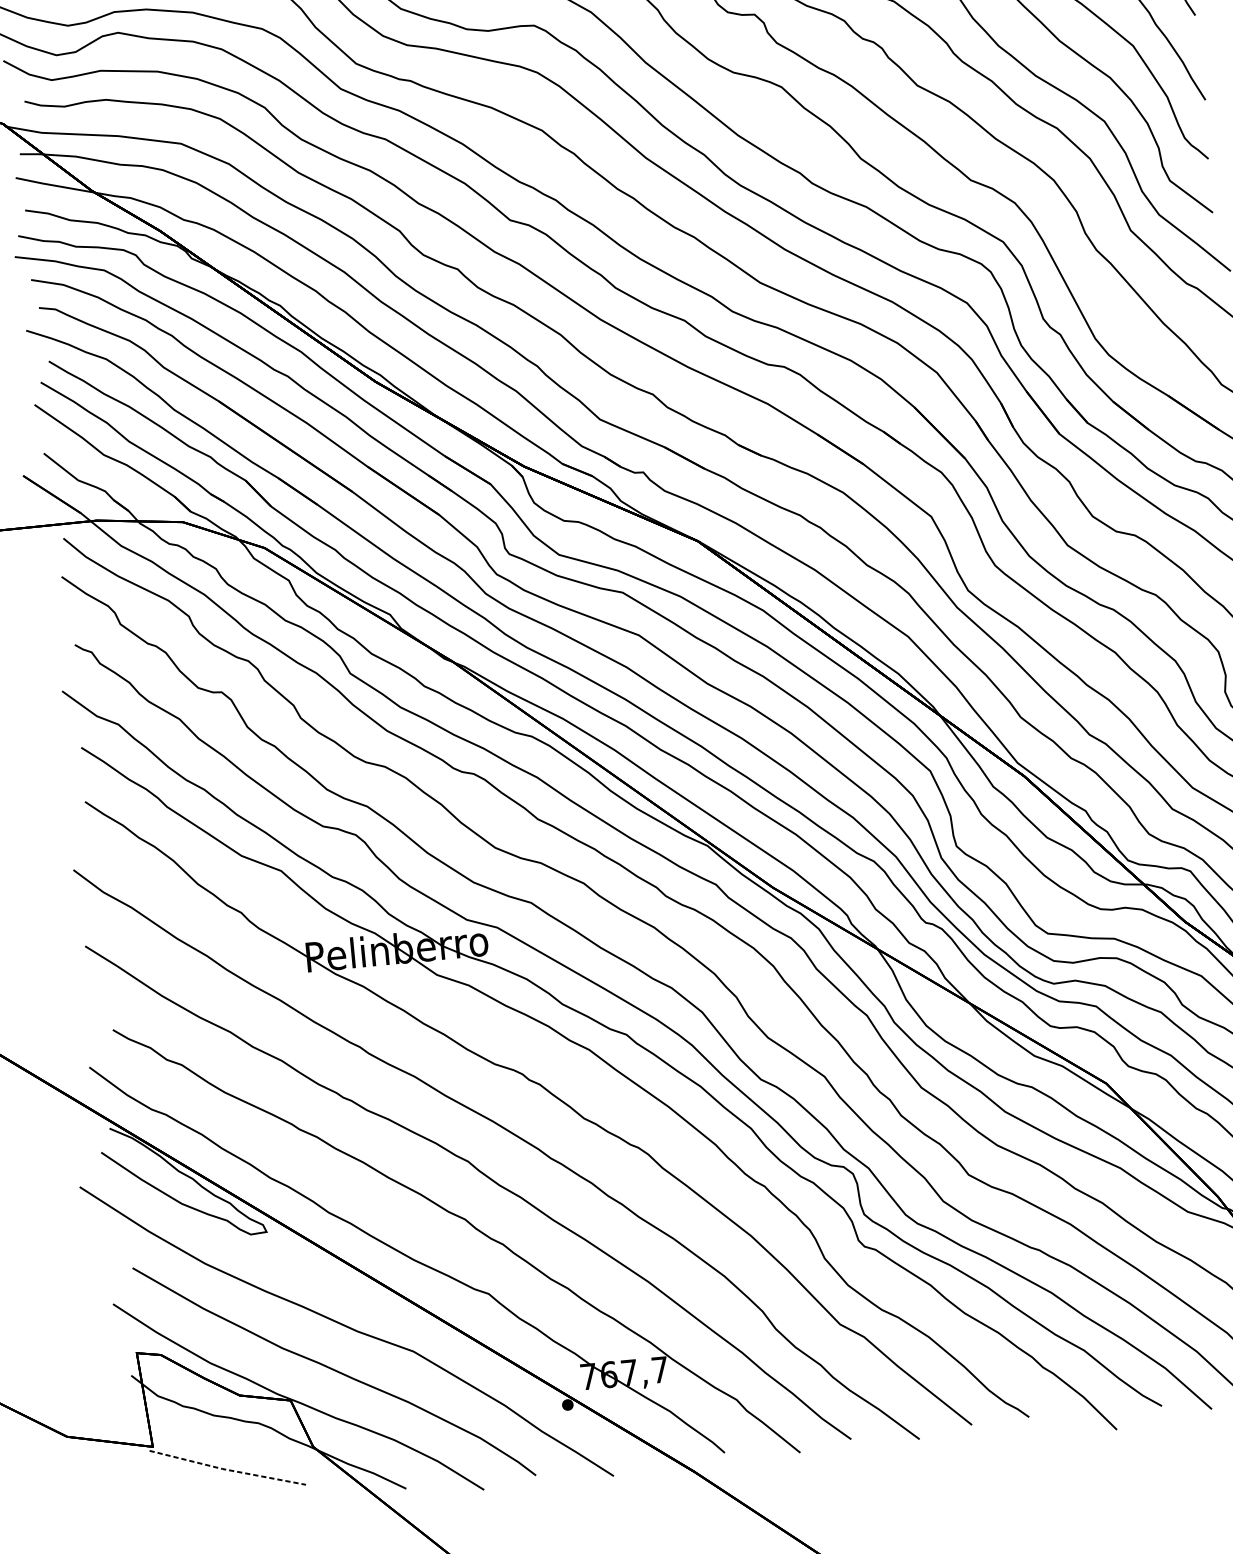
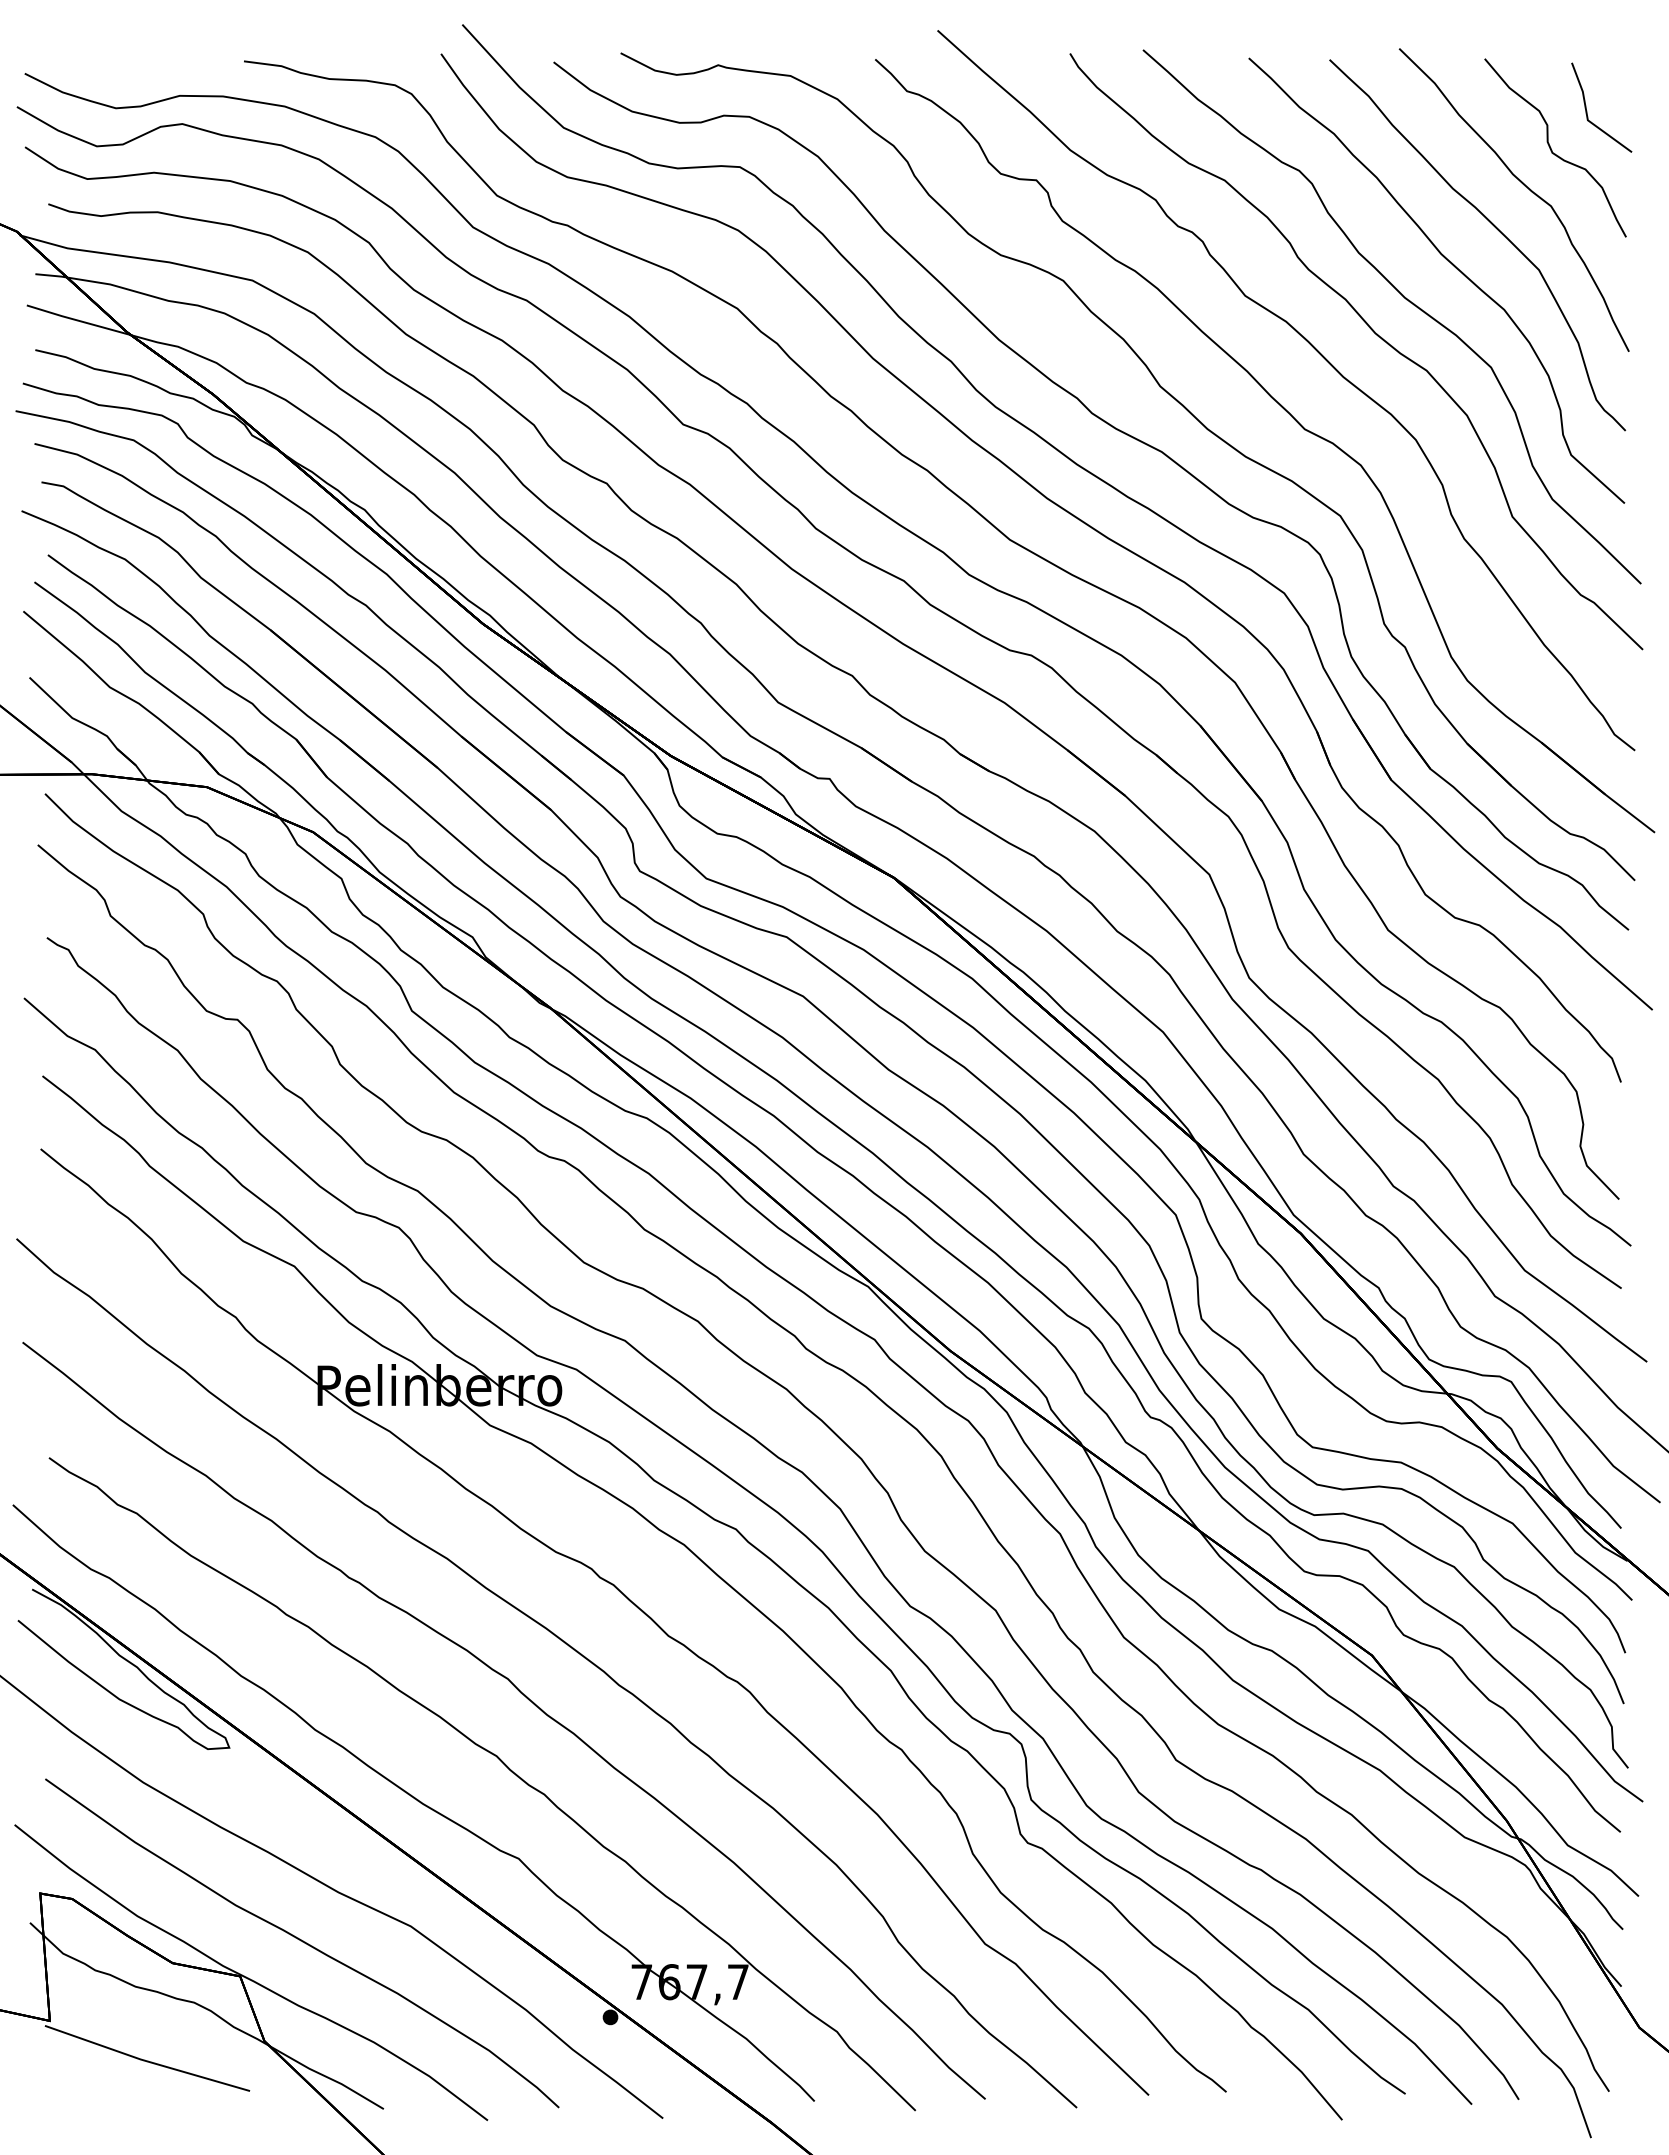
line: (227, 1470) -> (146, 2061), dashed -> solid

